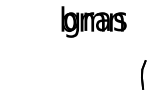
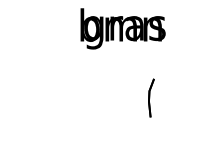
part: (143, 74) -> (151, 97), moved

